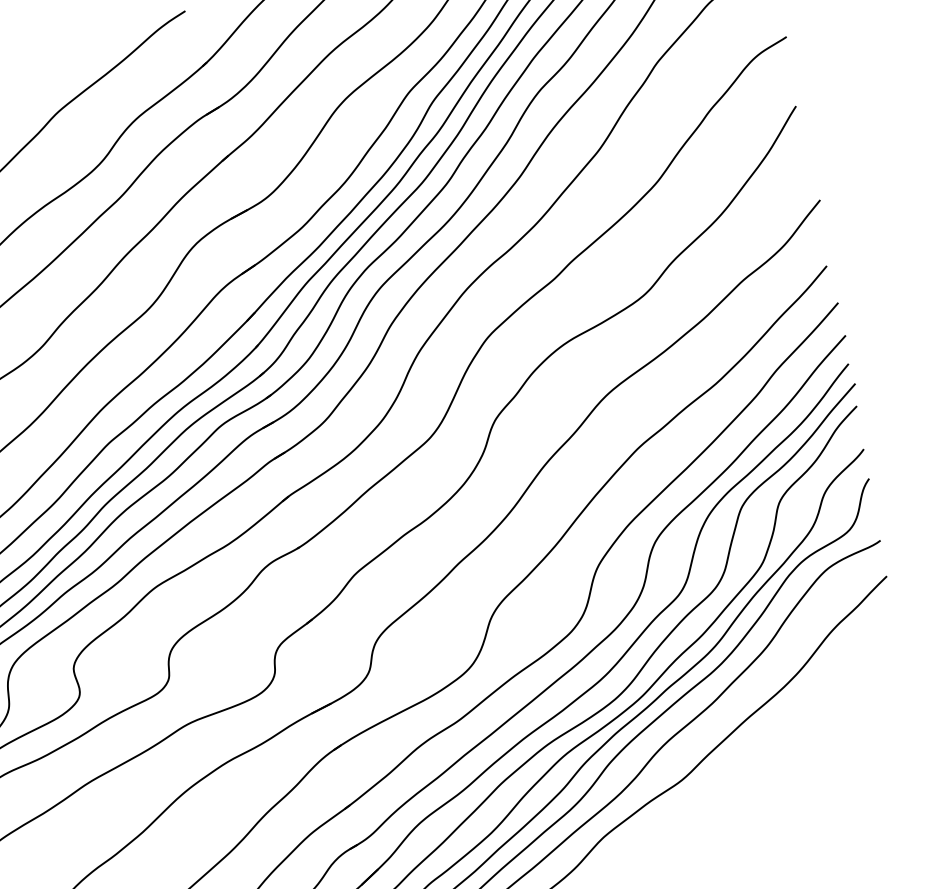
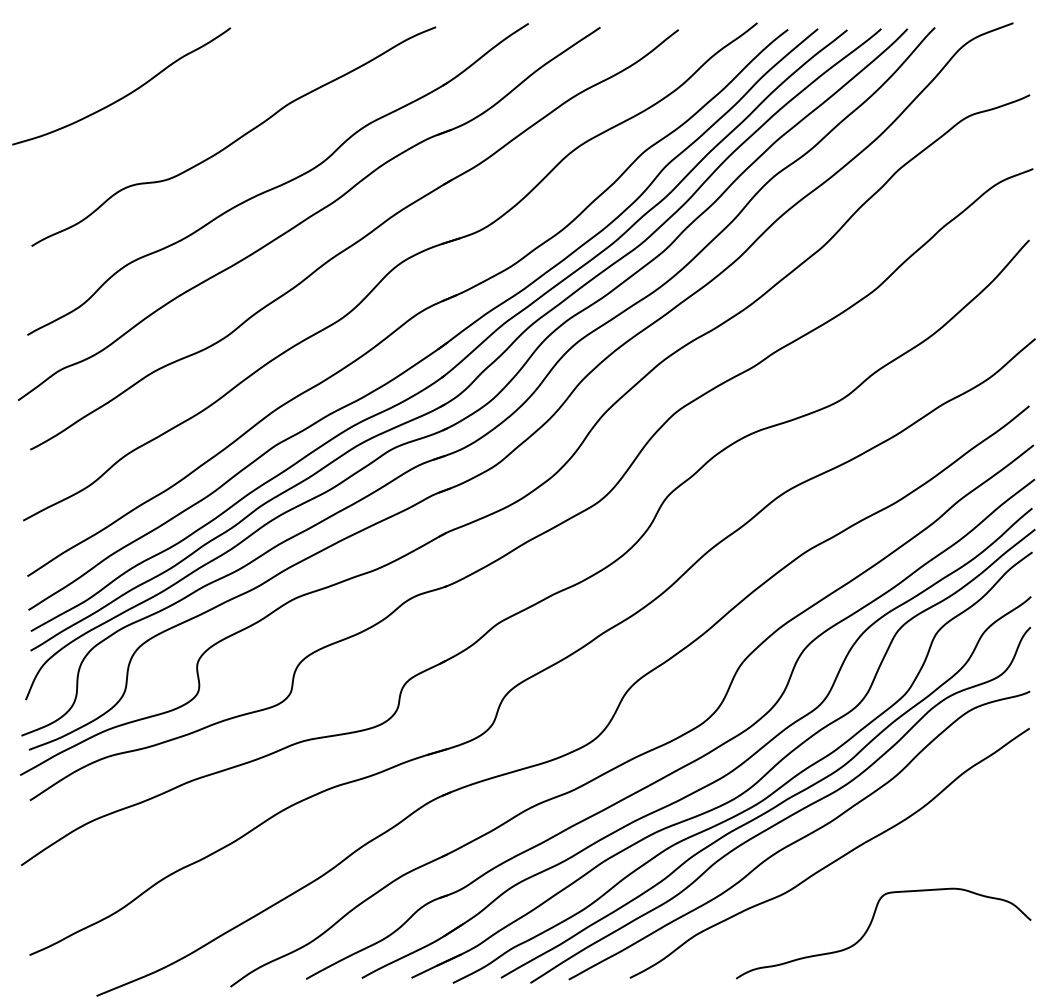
curve: (770, 796) -> (870, 926), added

